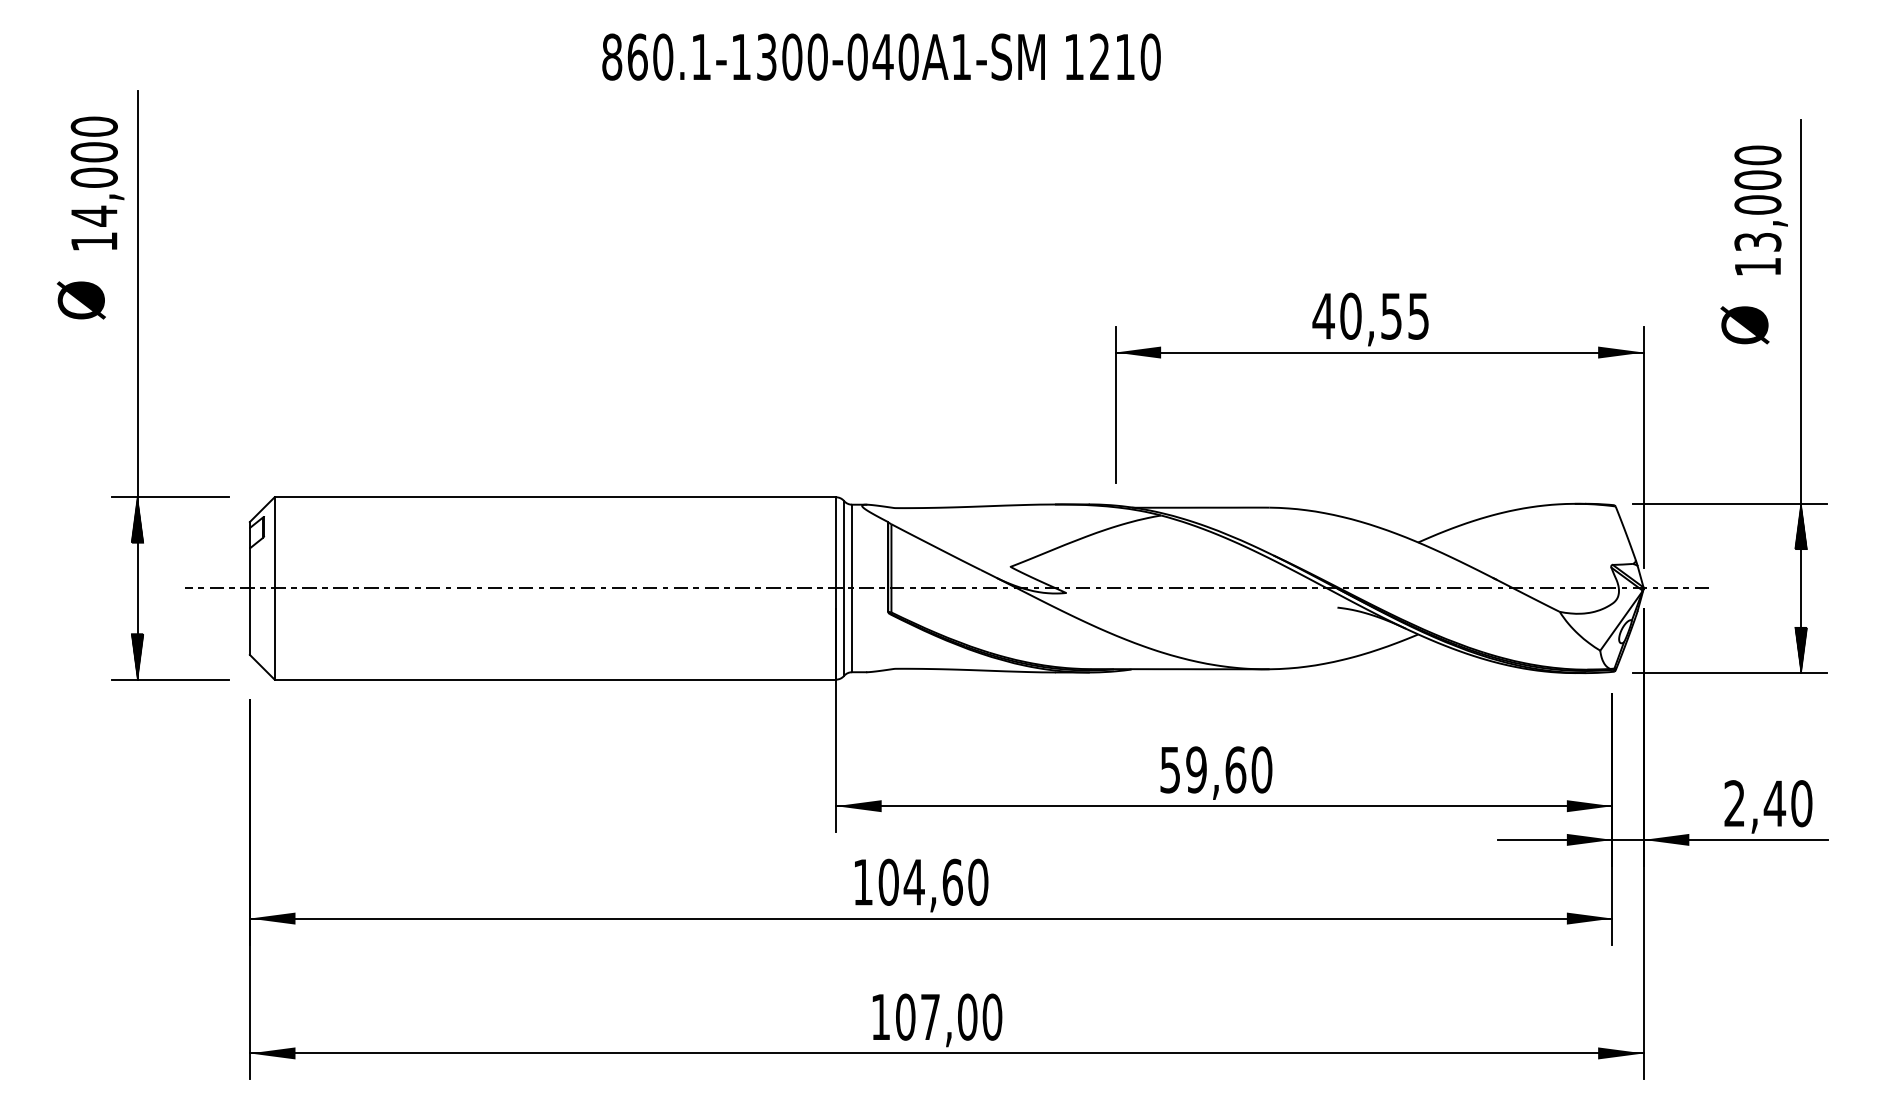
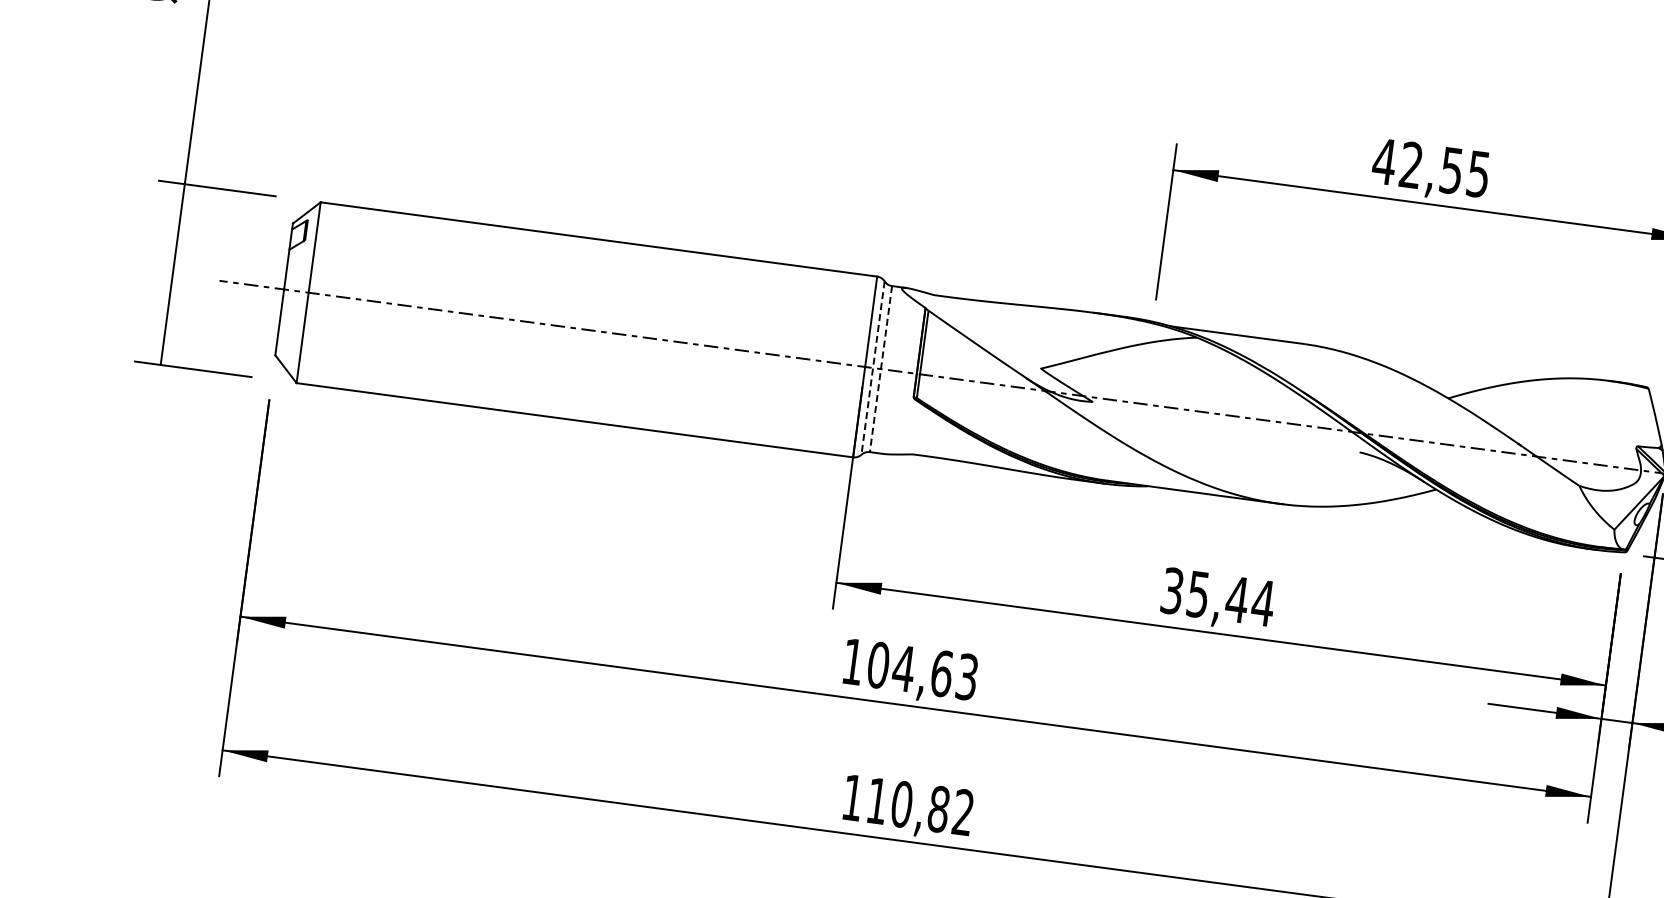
text: (1350, 315) -> (1411, 164), 40,55 -> 42,55
hatch: (137, 519) -> (181, 206), removed
line: (844, 588) -> (873, 368), solid -> dashed
line: (852, 588) -> (881, 369), solid -> dashed
hatch: (137, 656) -> (163, 342), removed
text: (1216, 769) -> (1218, 596), 59,60 -> 35,44
text: (978, 881) -> (967, 676), 104,60 -> 104,63
text: (949, 1016) -> (920, 806), 107,00 -> 110,82

